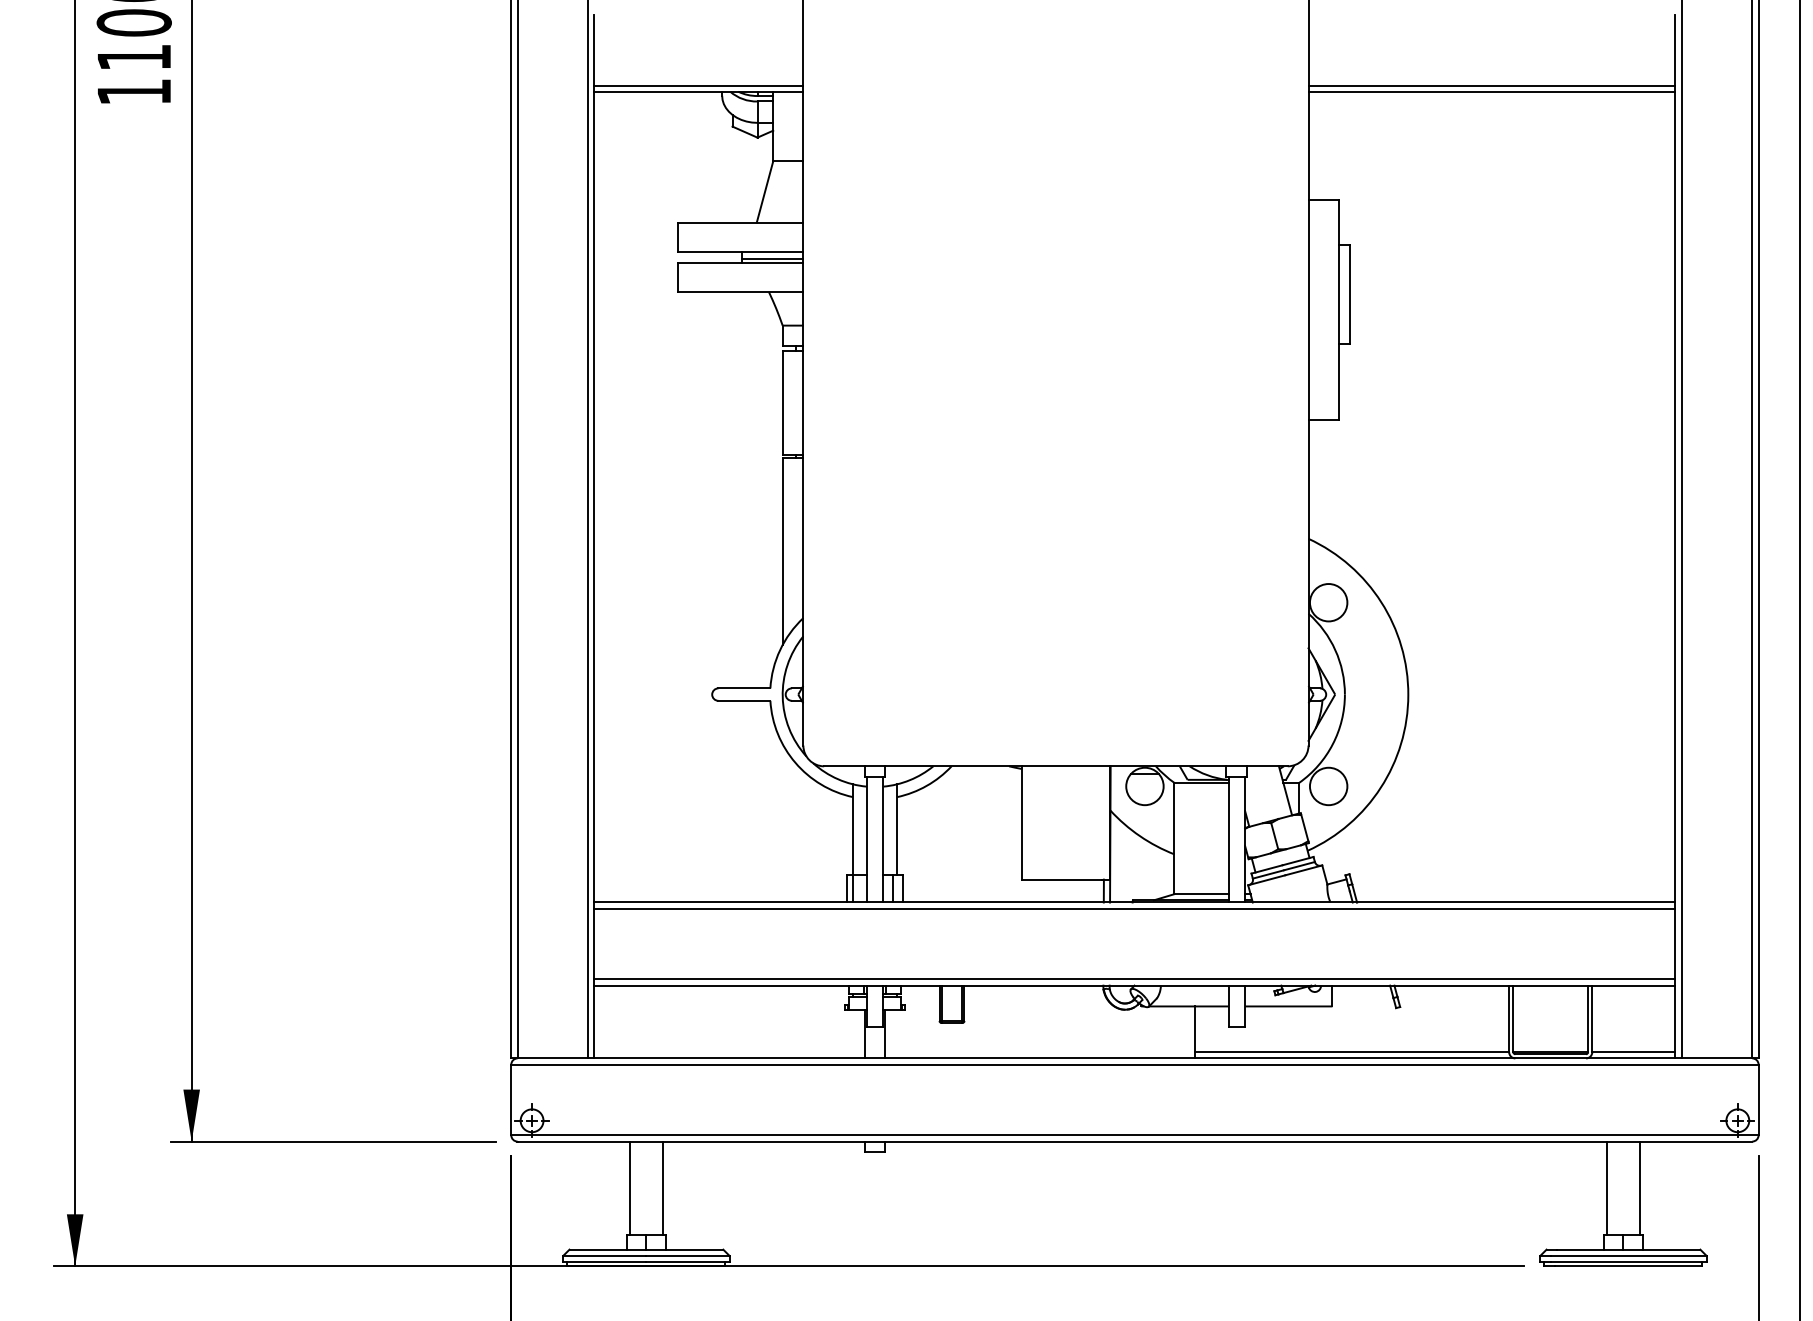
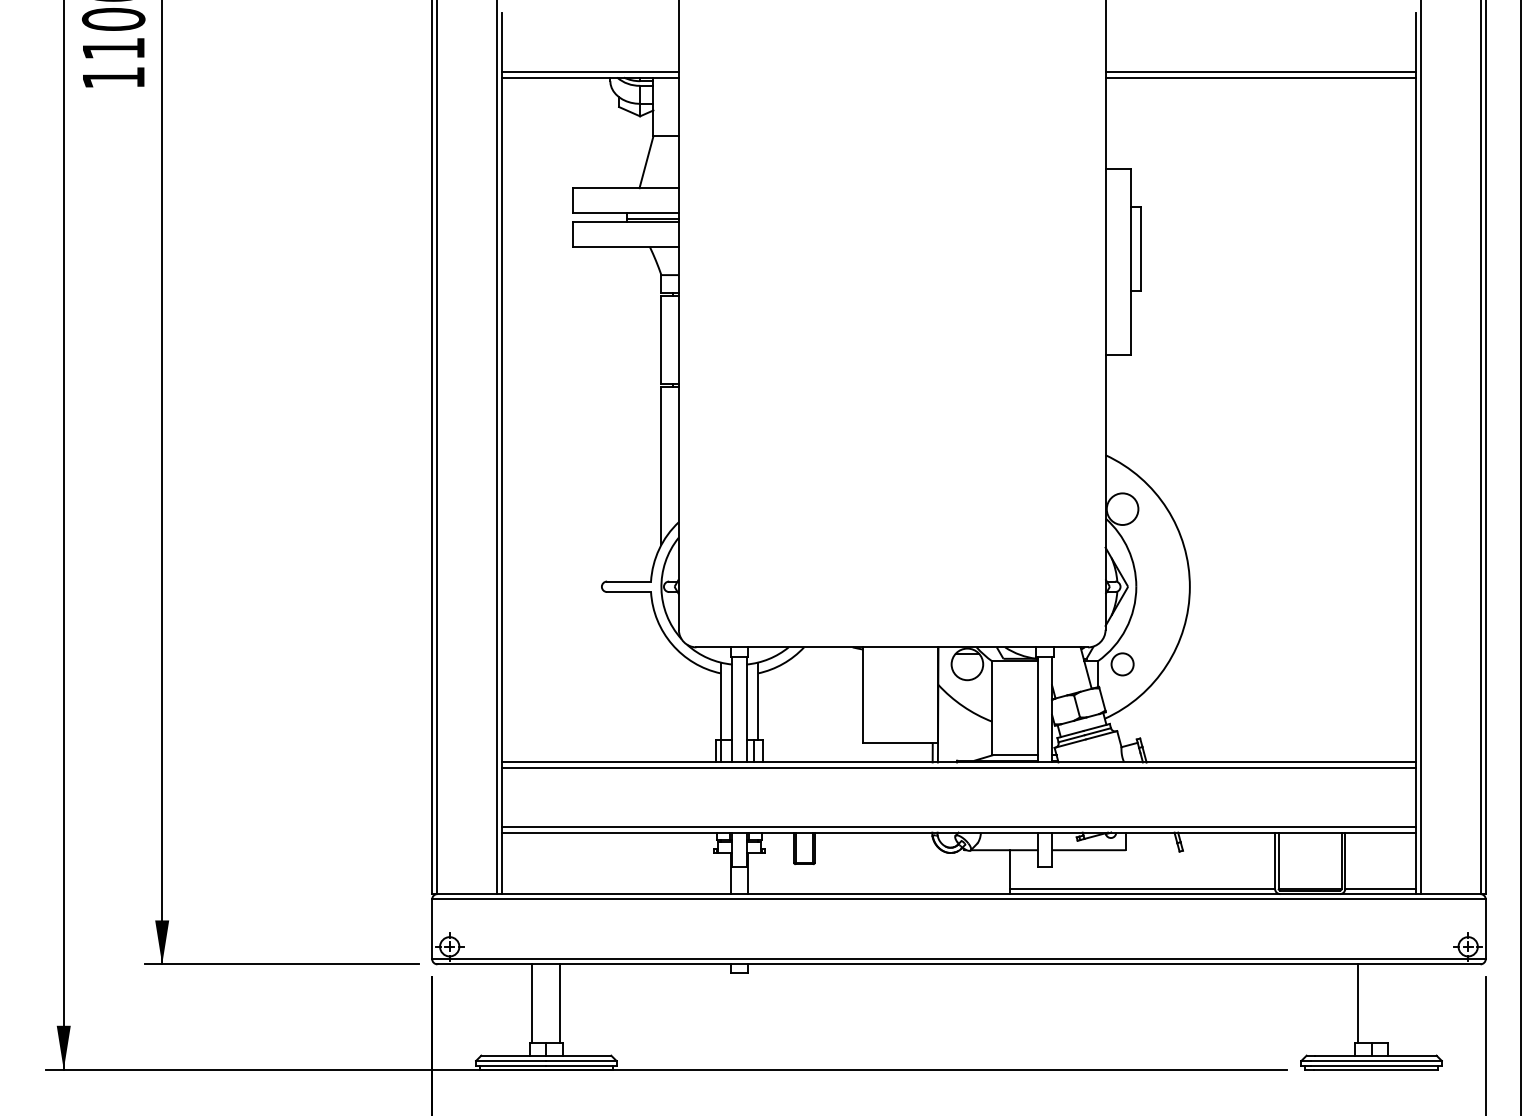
circle: (1328, 786) -> (1122, 664), size x0.7
line: (1640, 1188) -> (1386, 1004), removed

